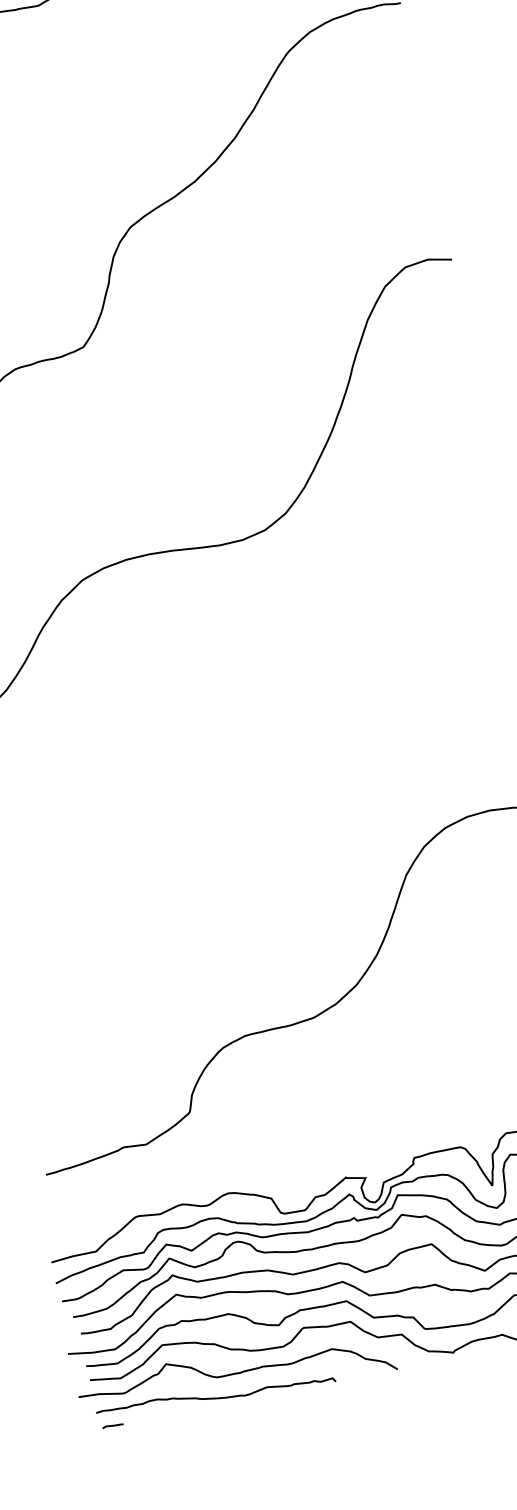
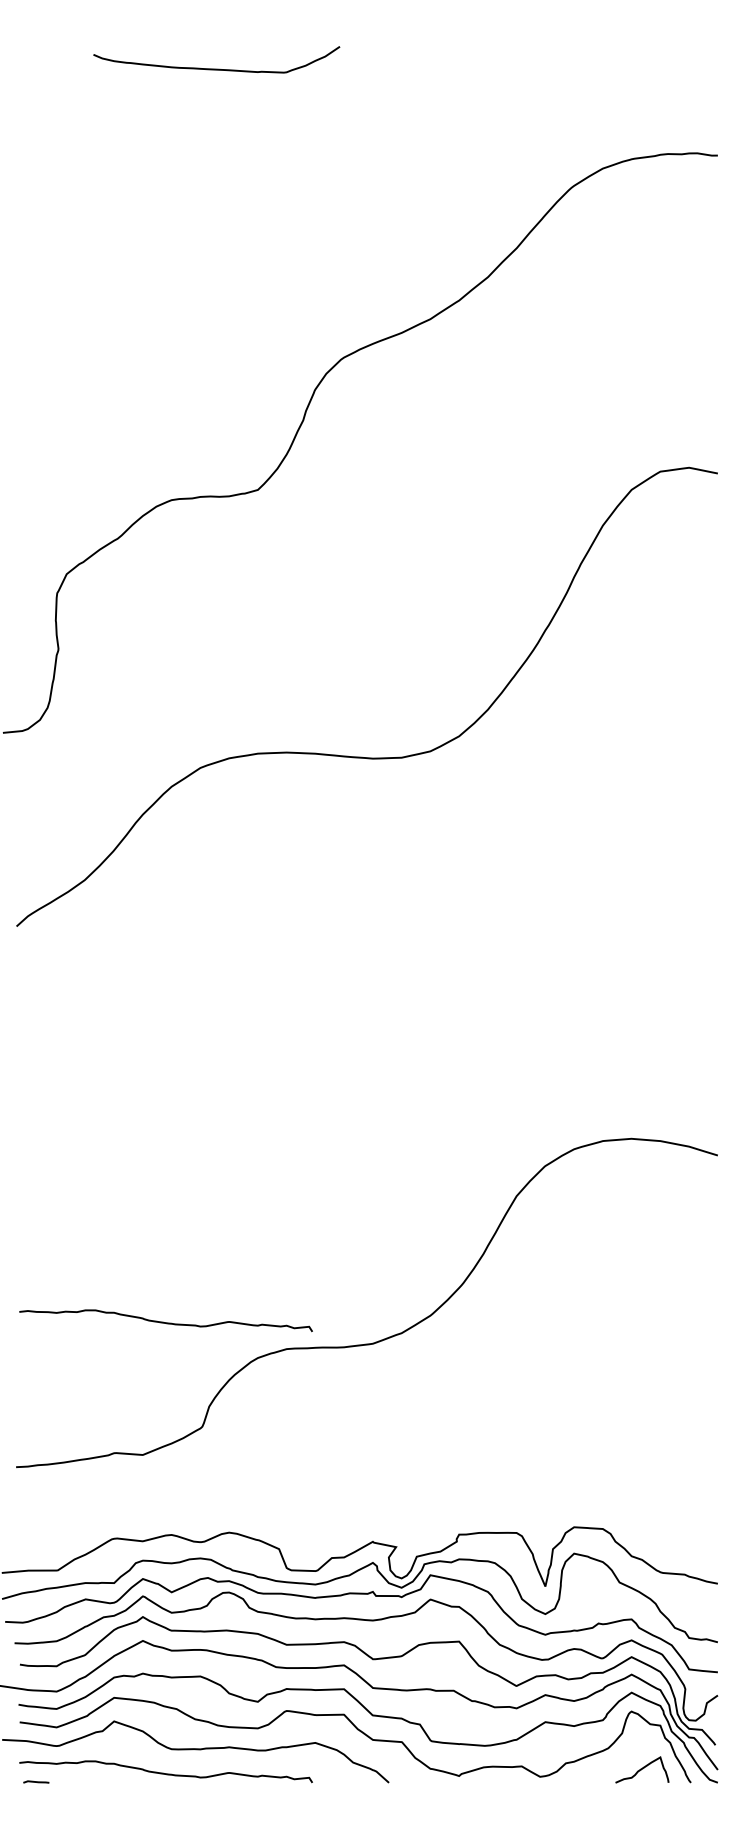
curve: (143, 1033) -> (165, 1322), added

